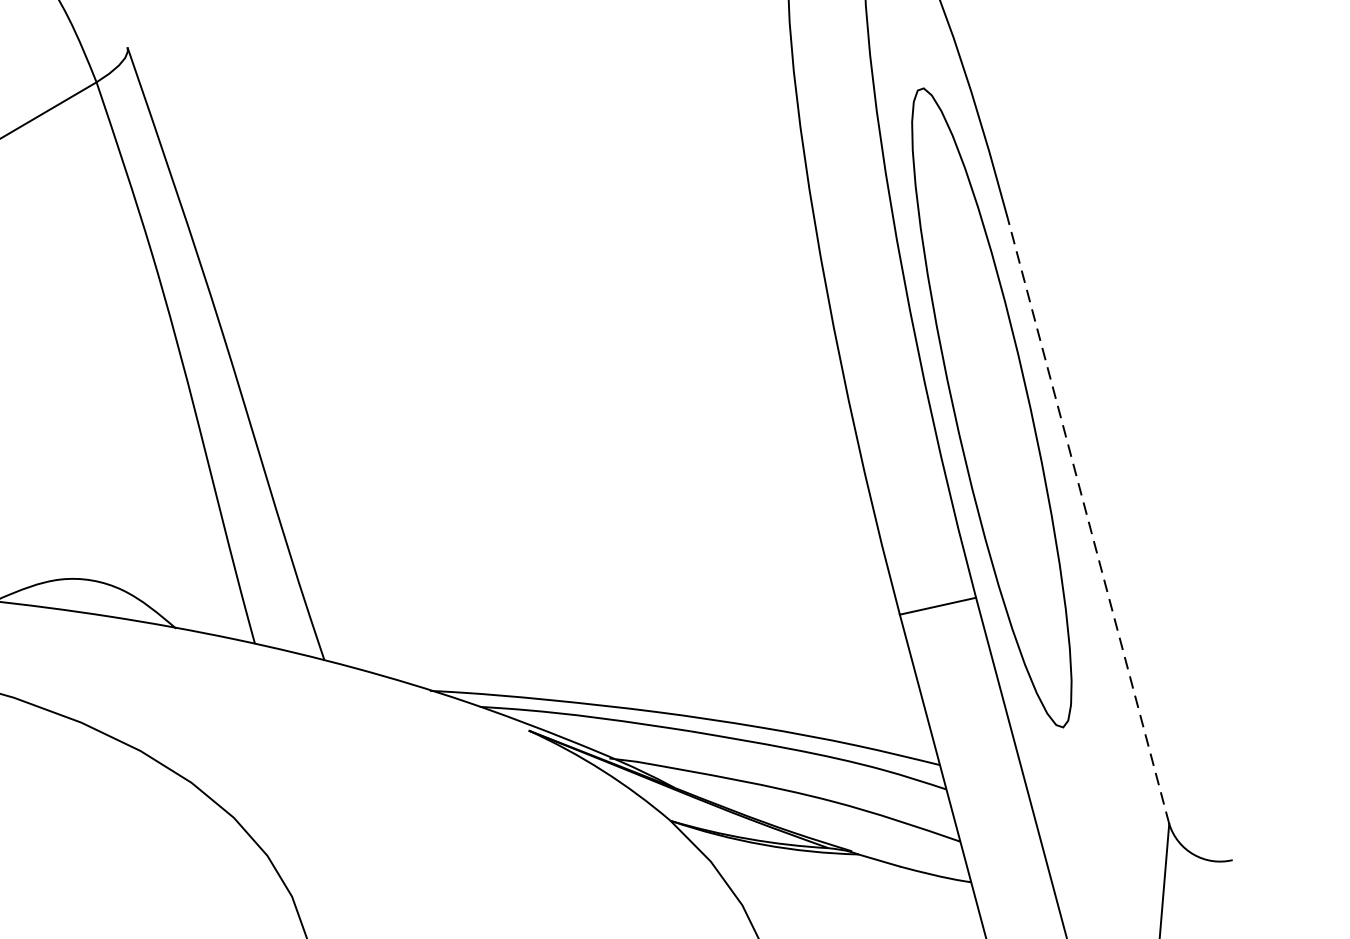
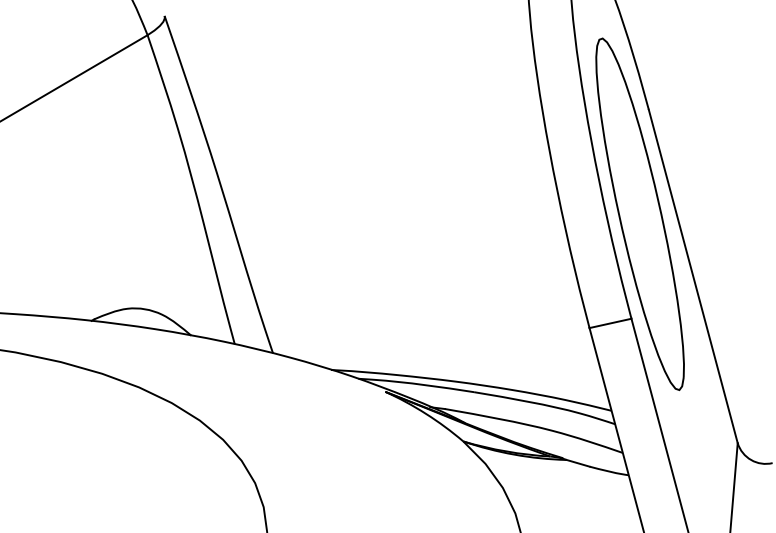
line: (1088, 520) -> (693, 276), dashed -> solid

